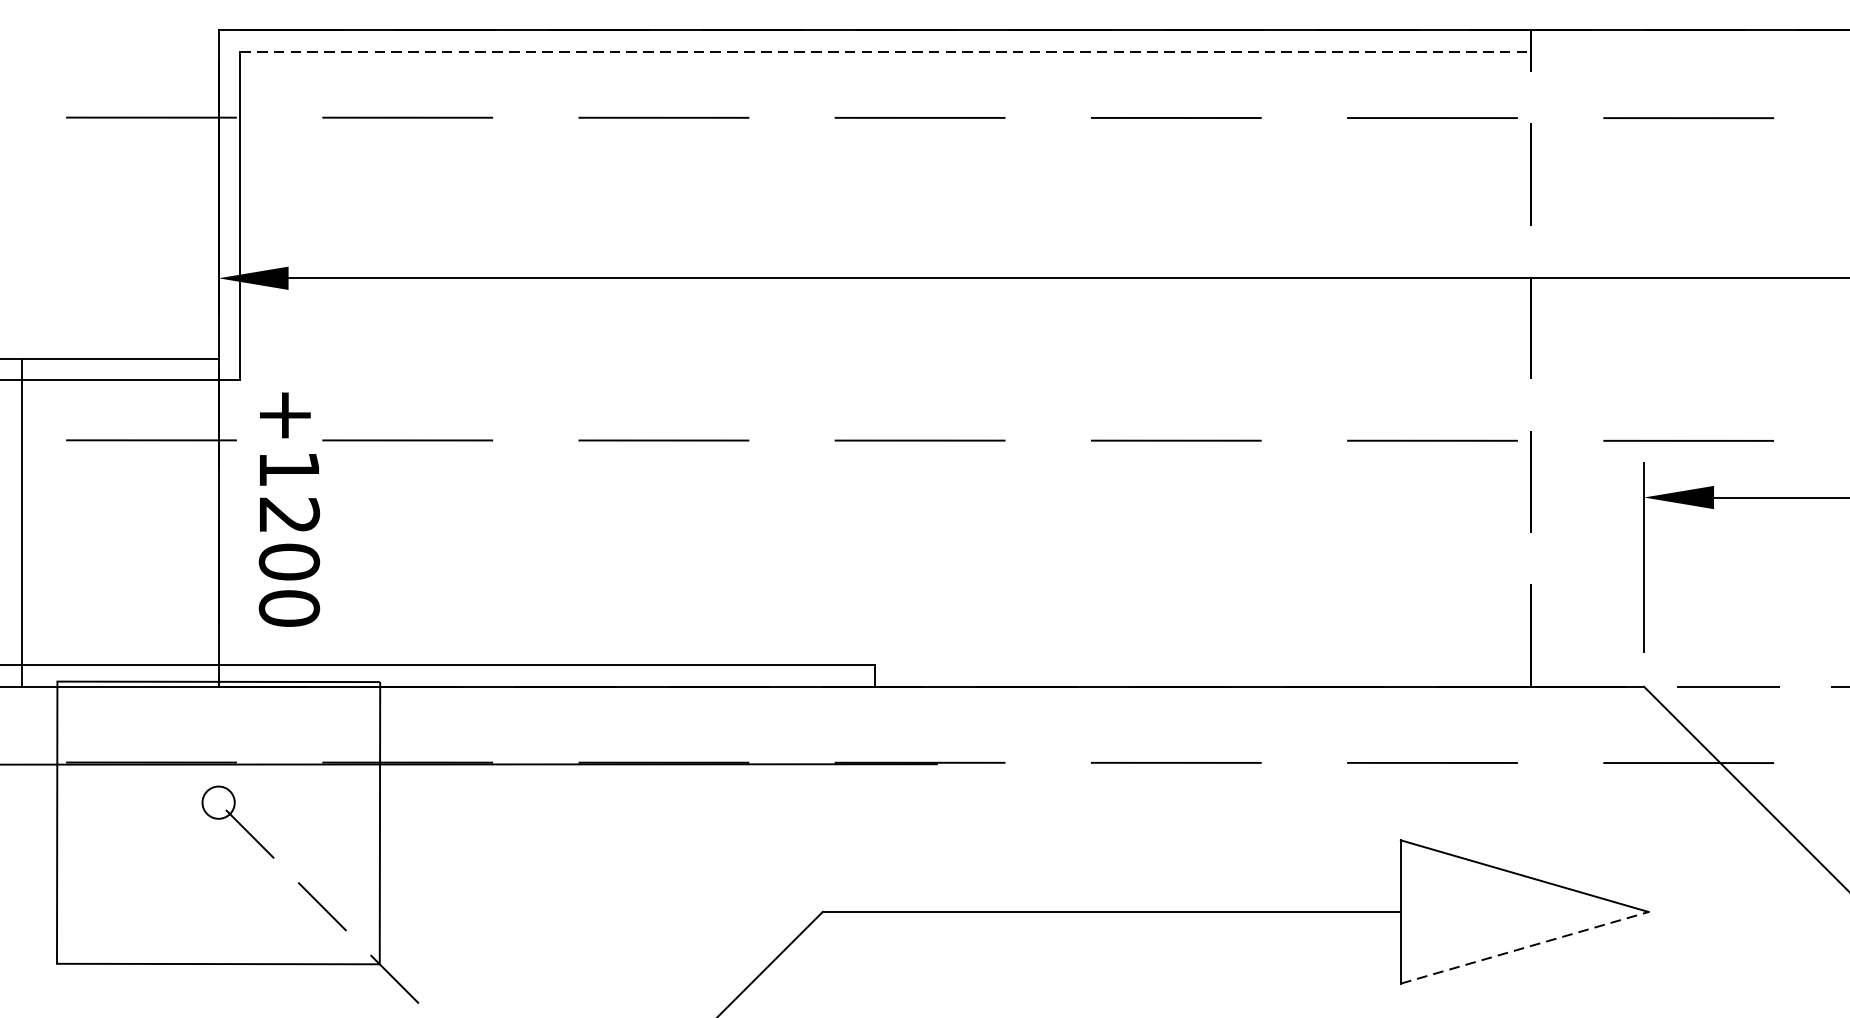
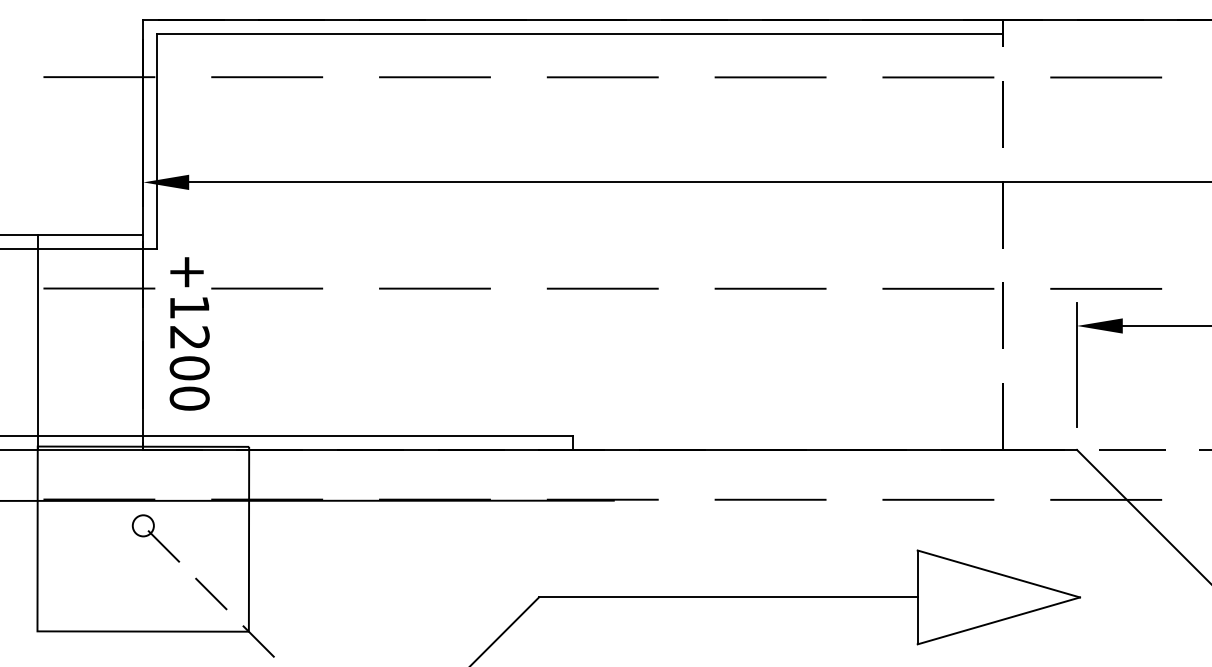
line: (886, 52) -> (580, 34), dashed -> solid
line: (21, 522) -> (37, 342), moved
line: (1525, 947) -> (999, 620), dashed -> solid

